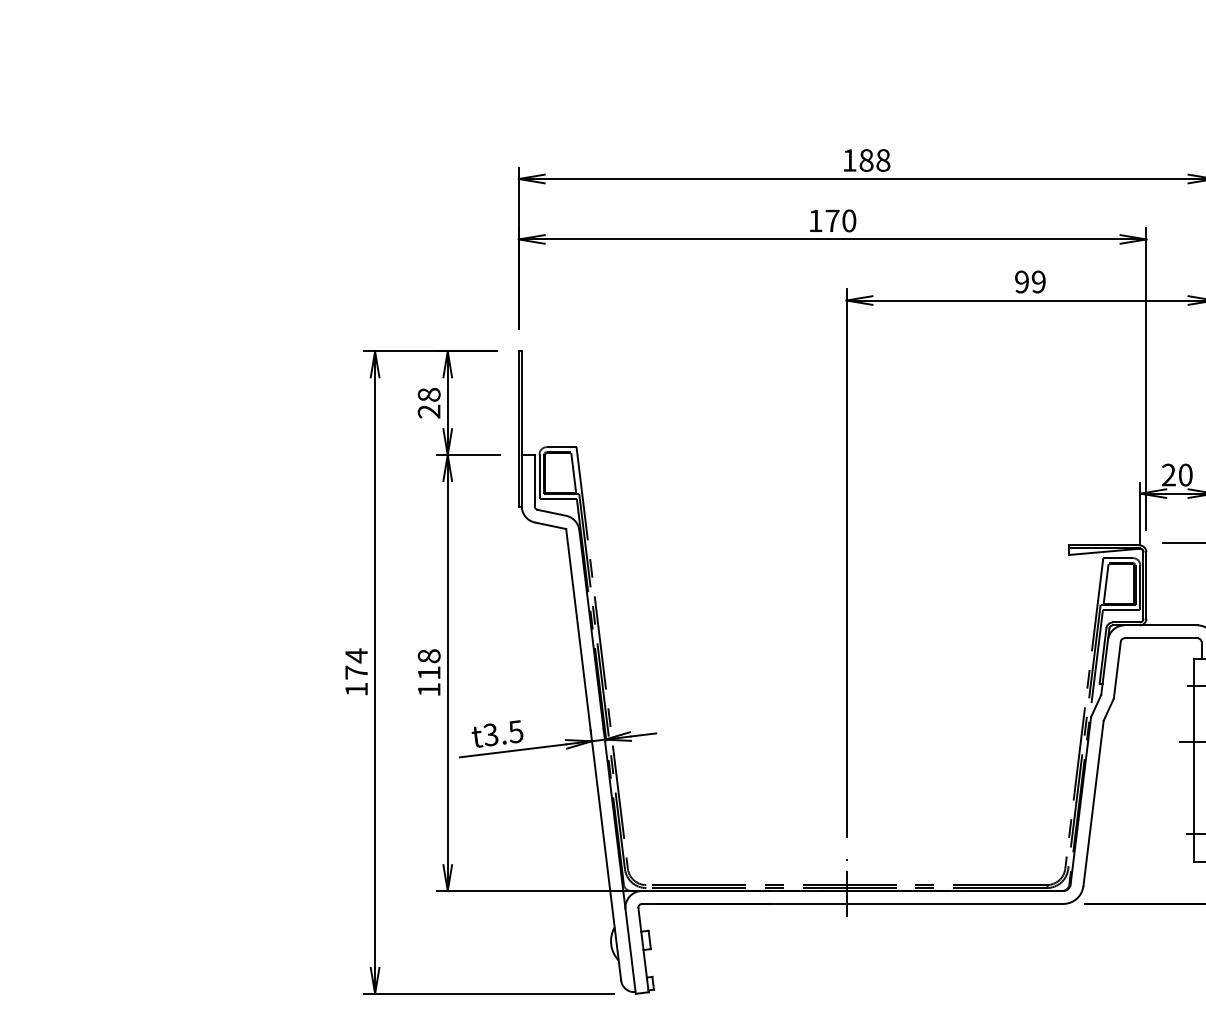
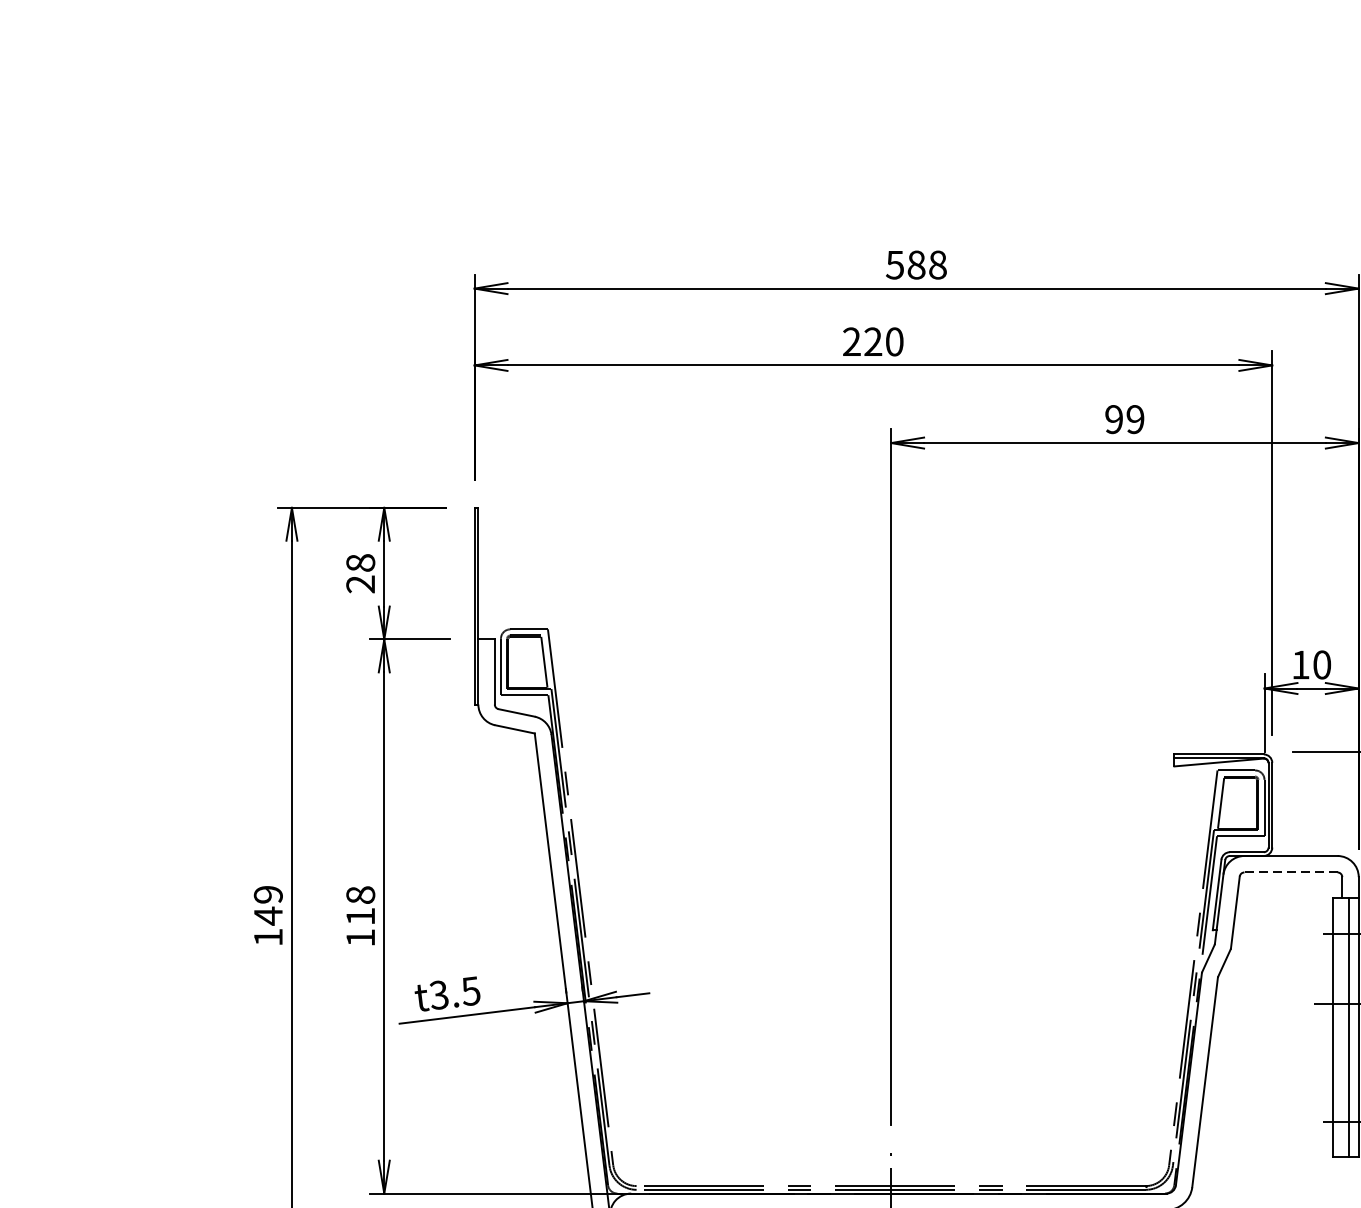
text: (849, 160) -> (894, 265), 188 -> 588
text: (823, 220) -> (861, 341), 170 -> 220
text: (1168, 474) -> (1300, 664), 20 -> 10
line: (1161, 638) -> (1291, 872), solid -> dashed
text: (356, 664) -> (268, 905), 174 -> 149

